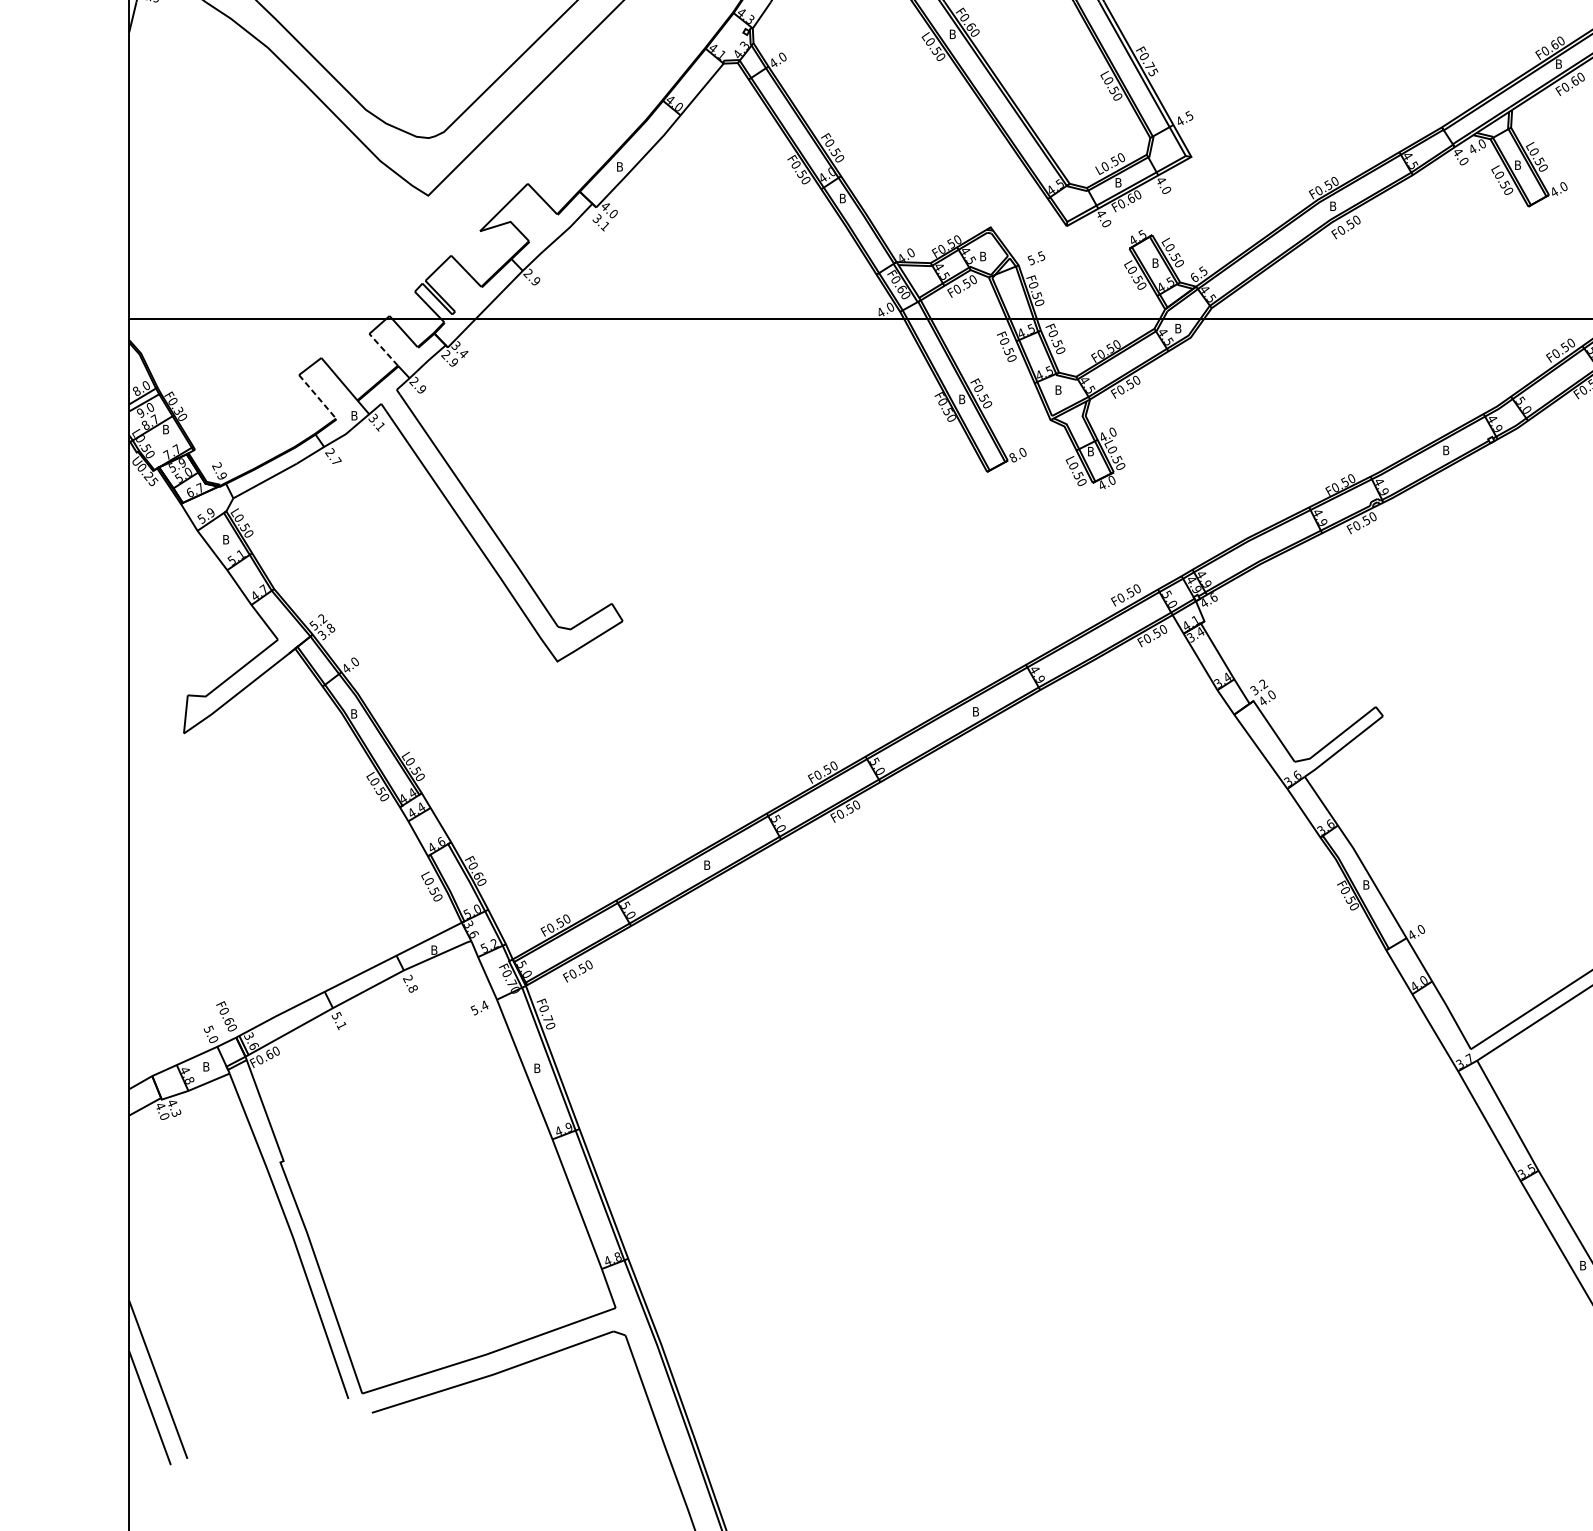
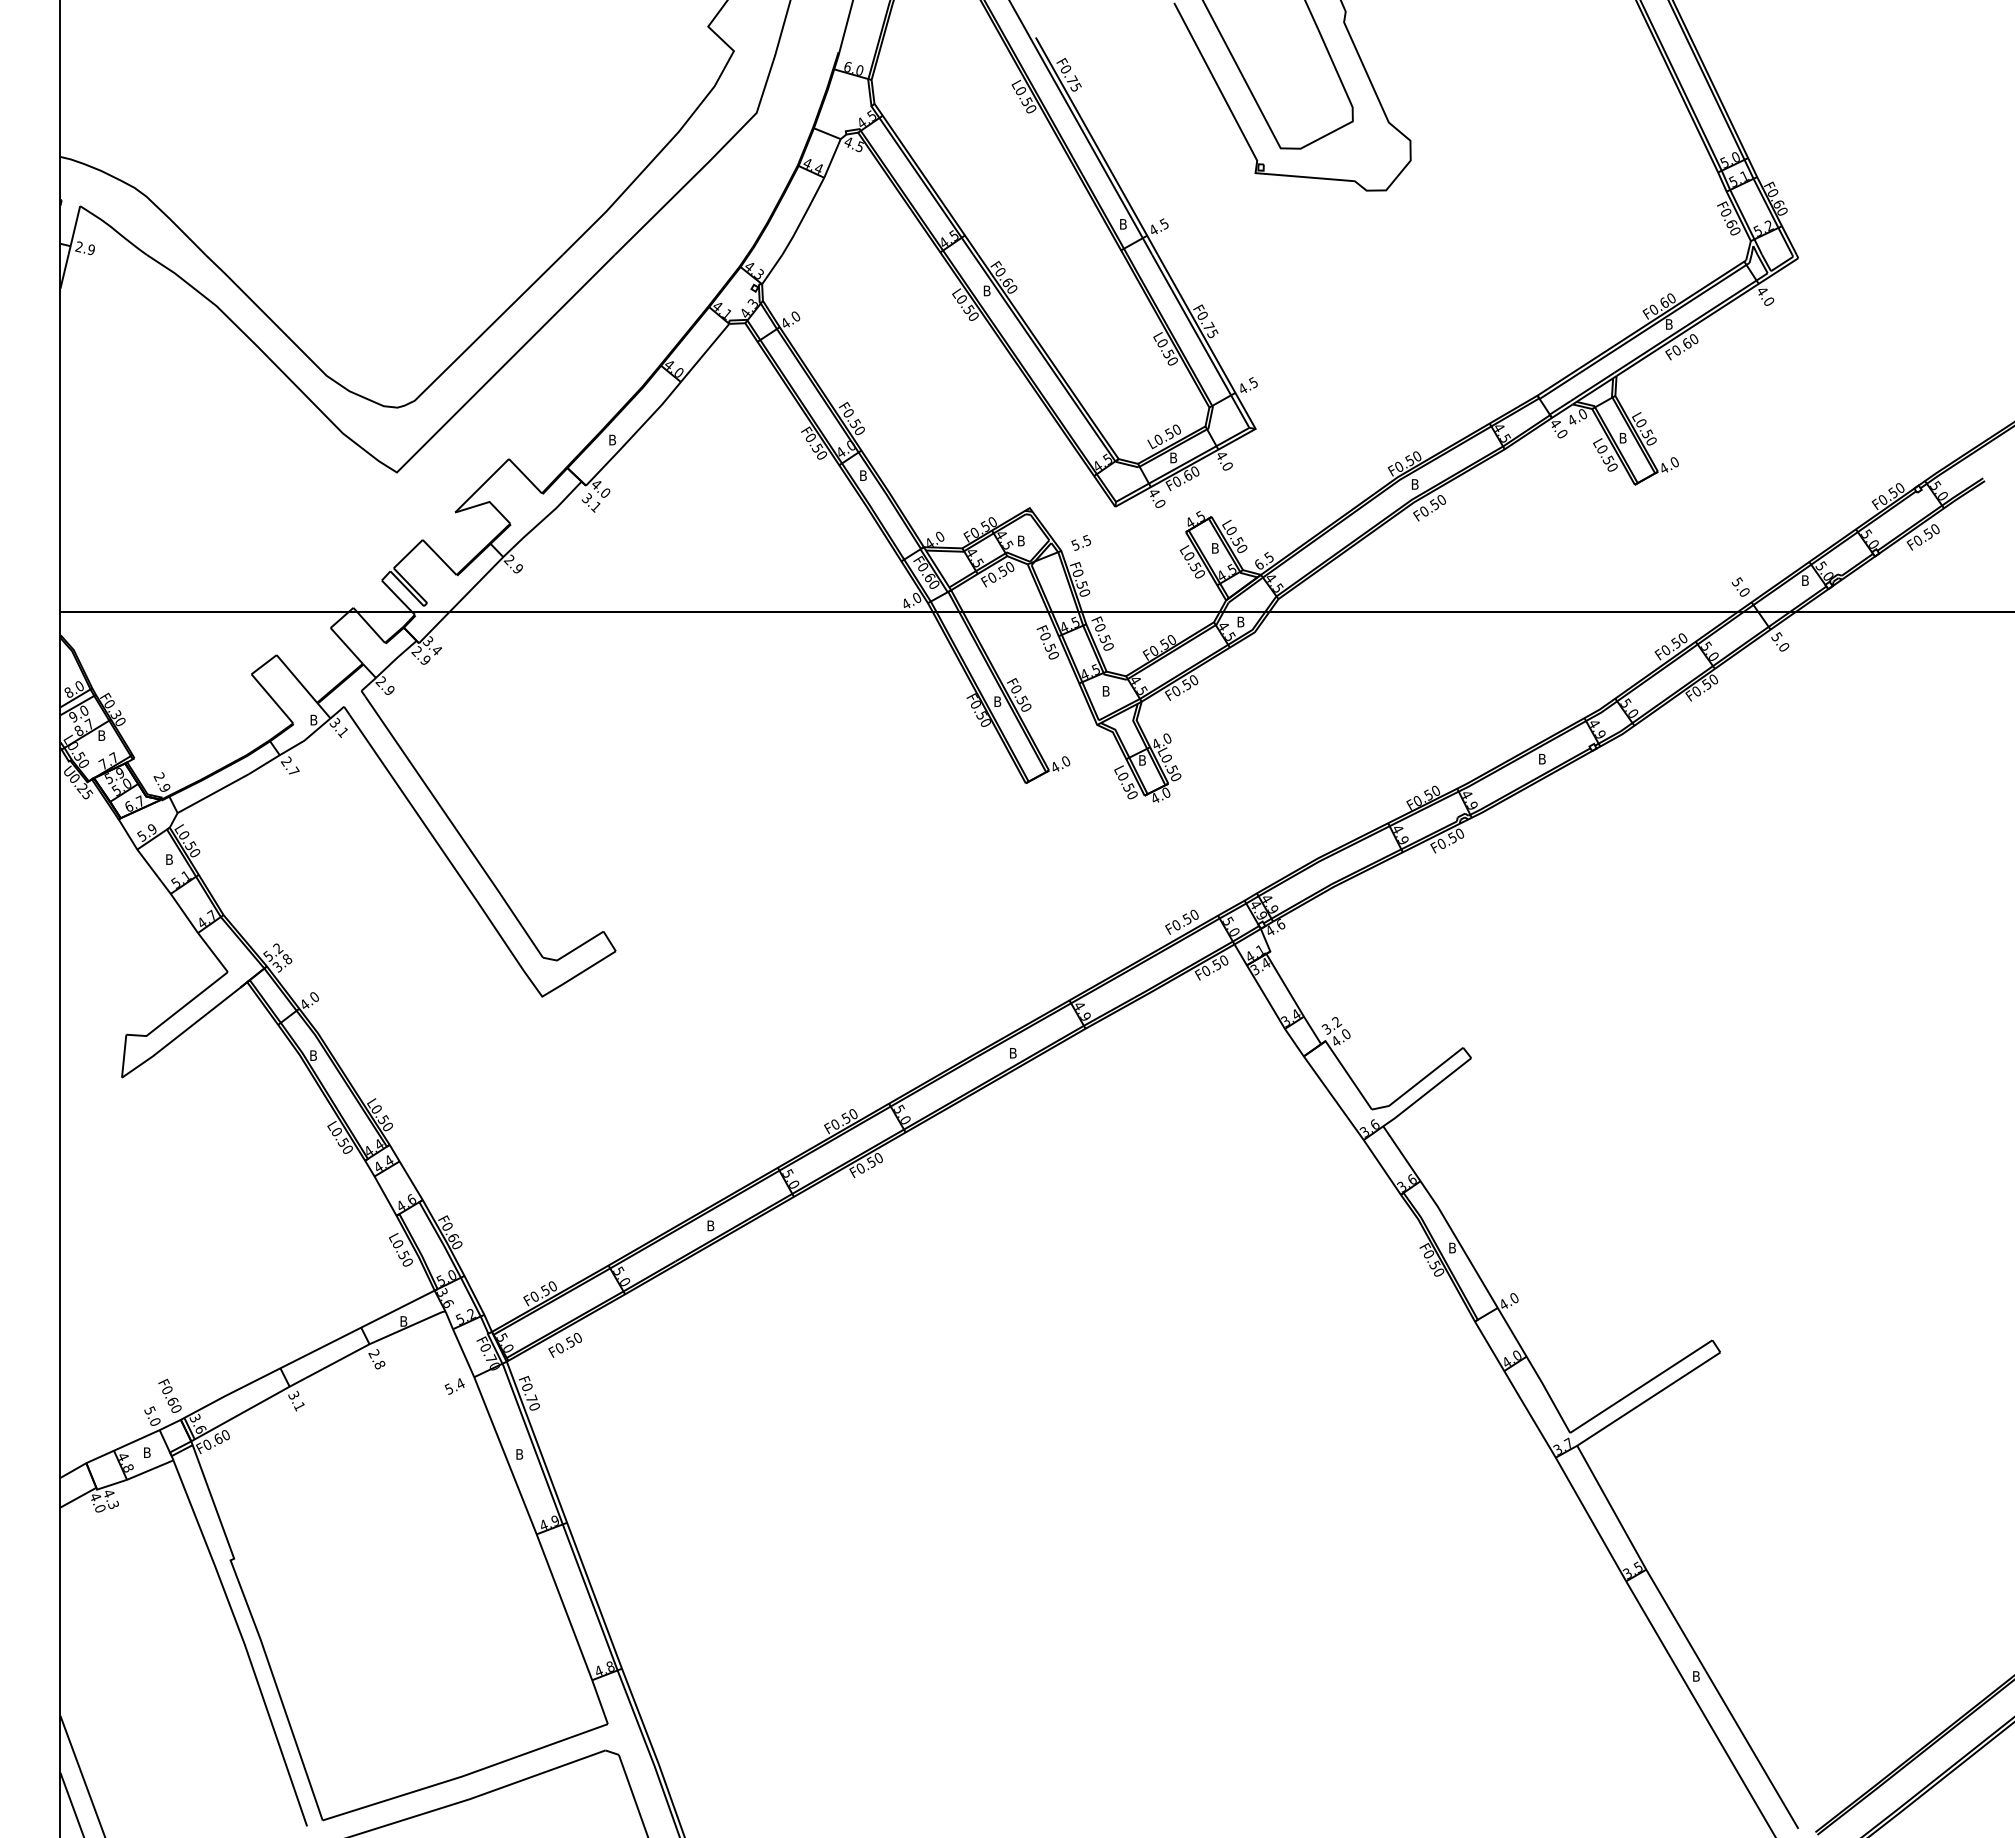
line: (383, 349) -> (346, 645), dashed -> solid
line: (317, 397) -> (272, 699), dashed -> solid
text: (1012, 456) -> (1054, 766), 8.0 -> 4.0
text: (338, 1015) -> (295, 1395), 5.1 -> 3.1

